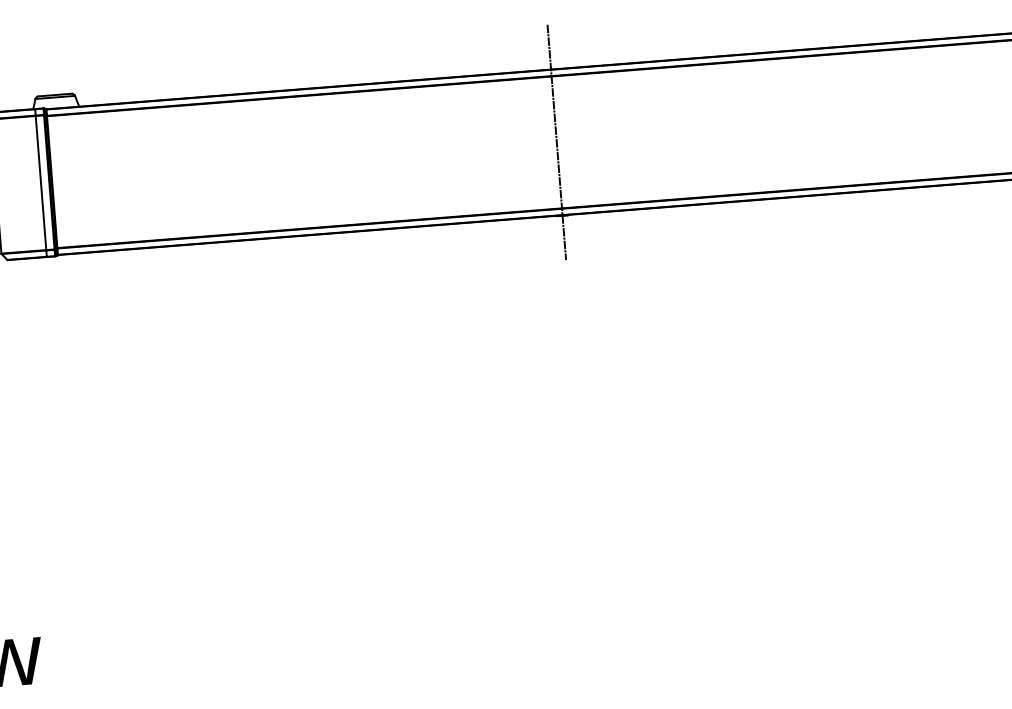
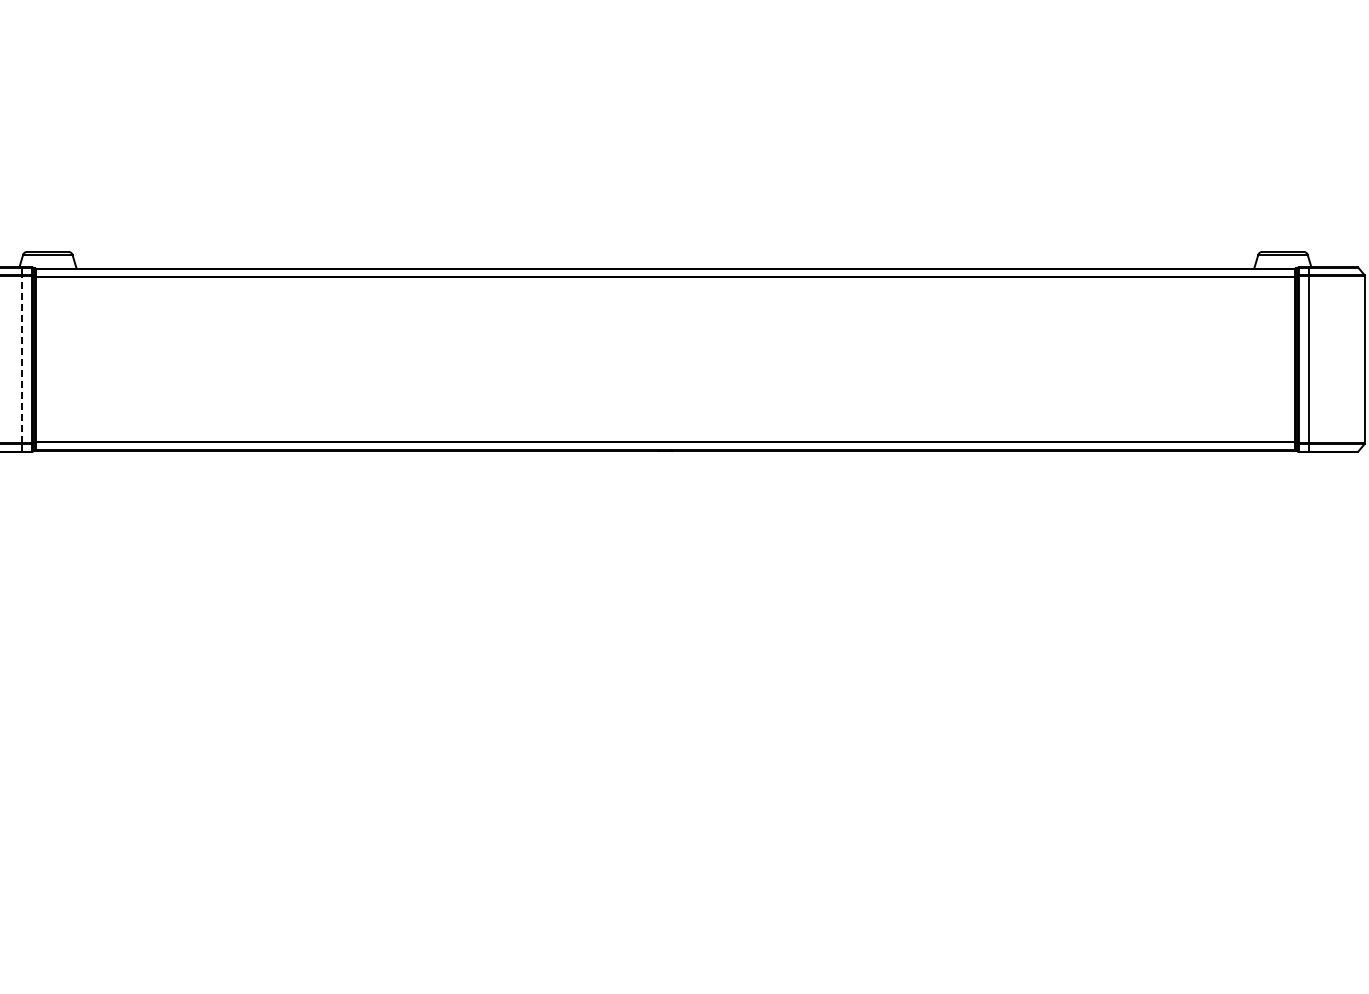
line: (556, 142) -> (665, 359), removed
line: (40, 182) -> (21, 359), solid -> dashed

